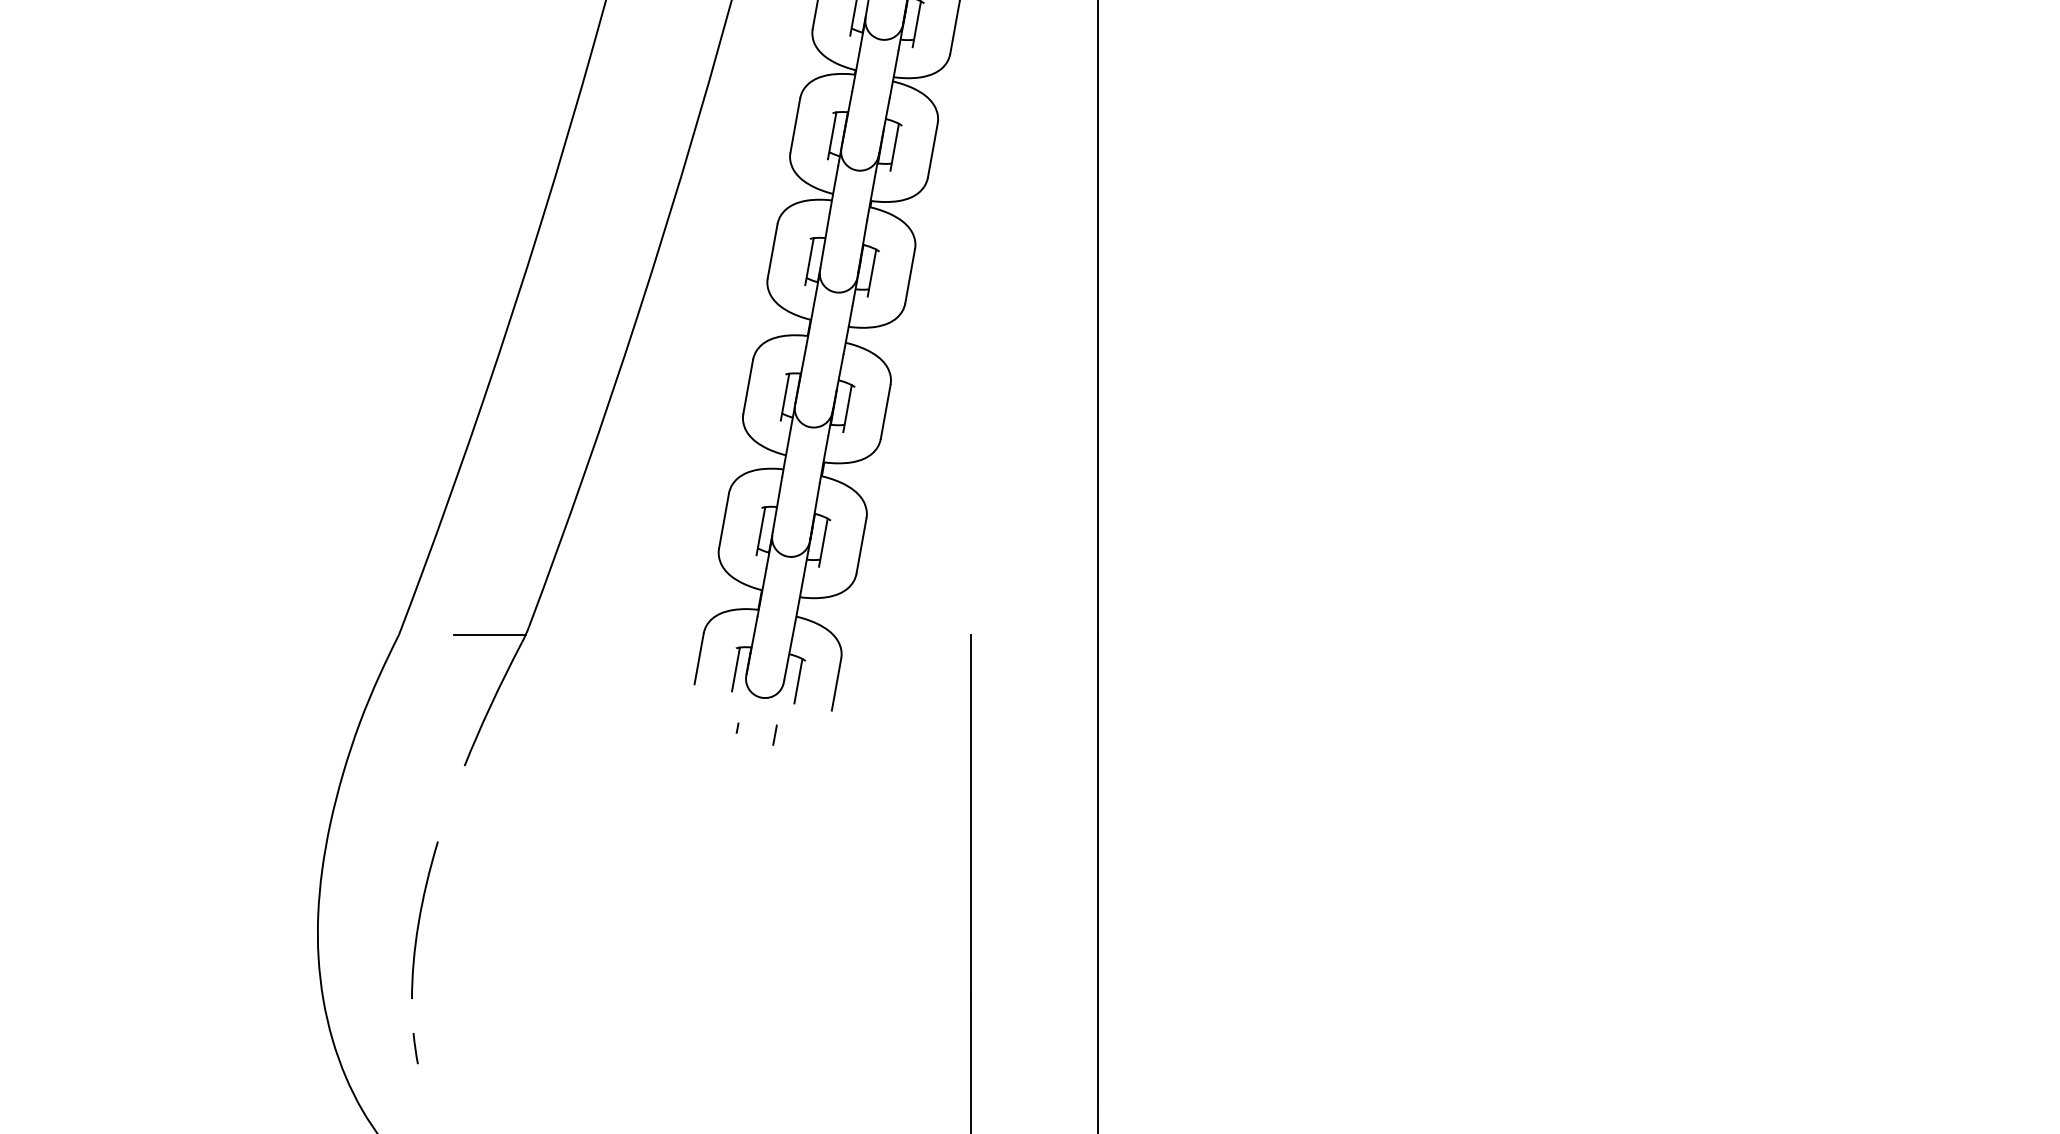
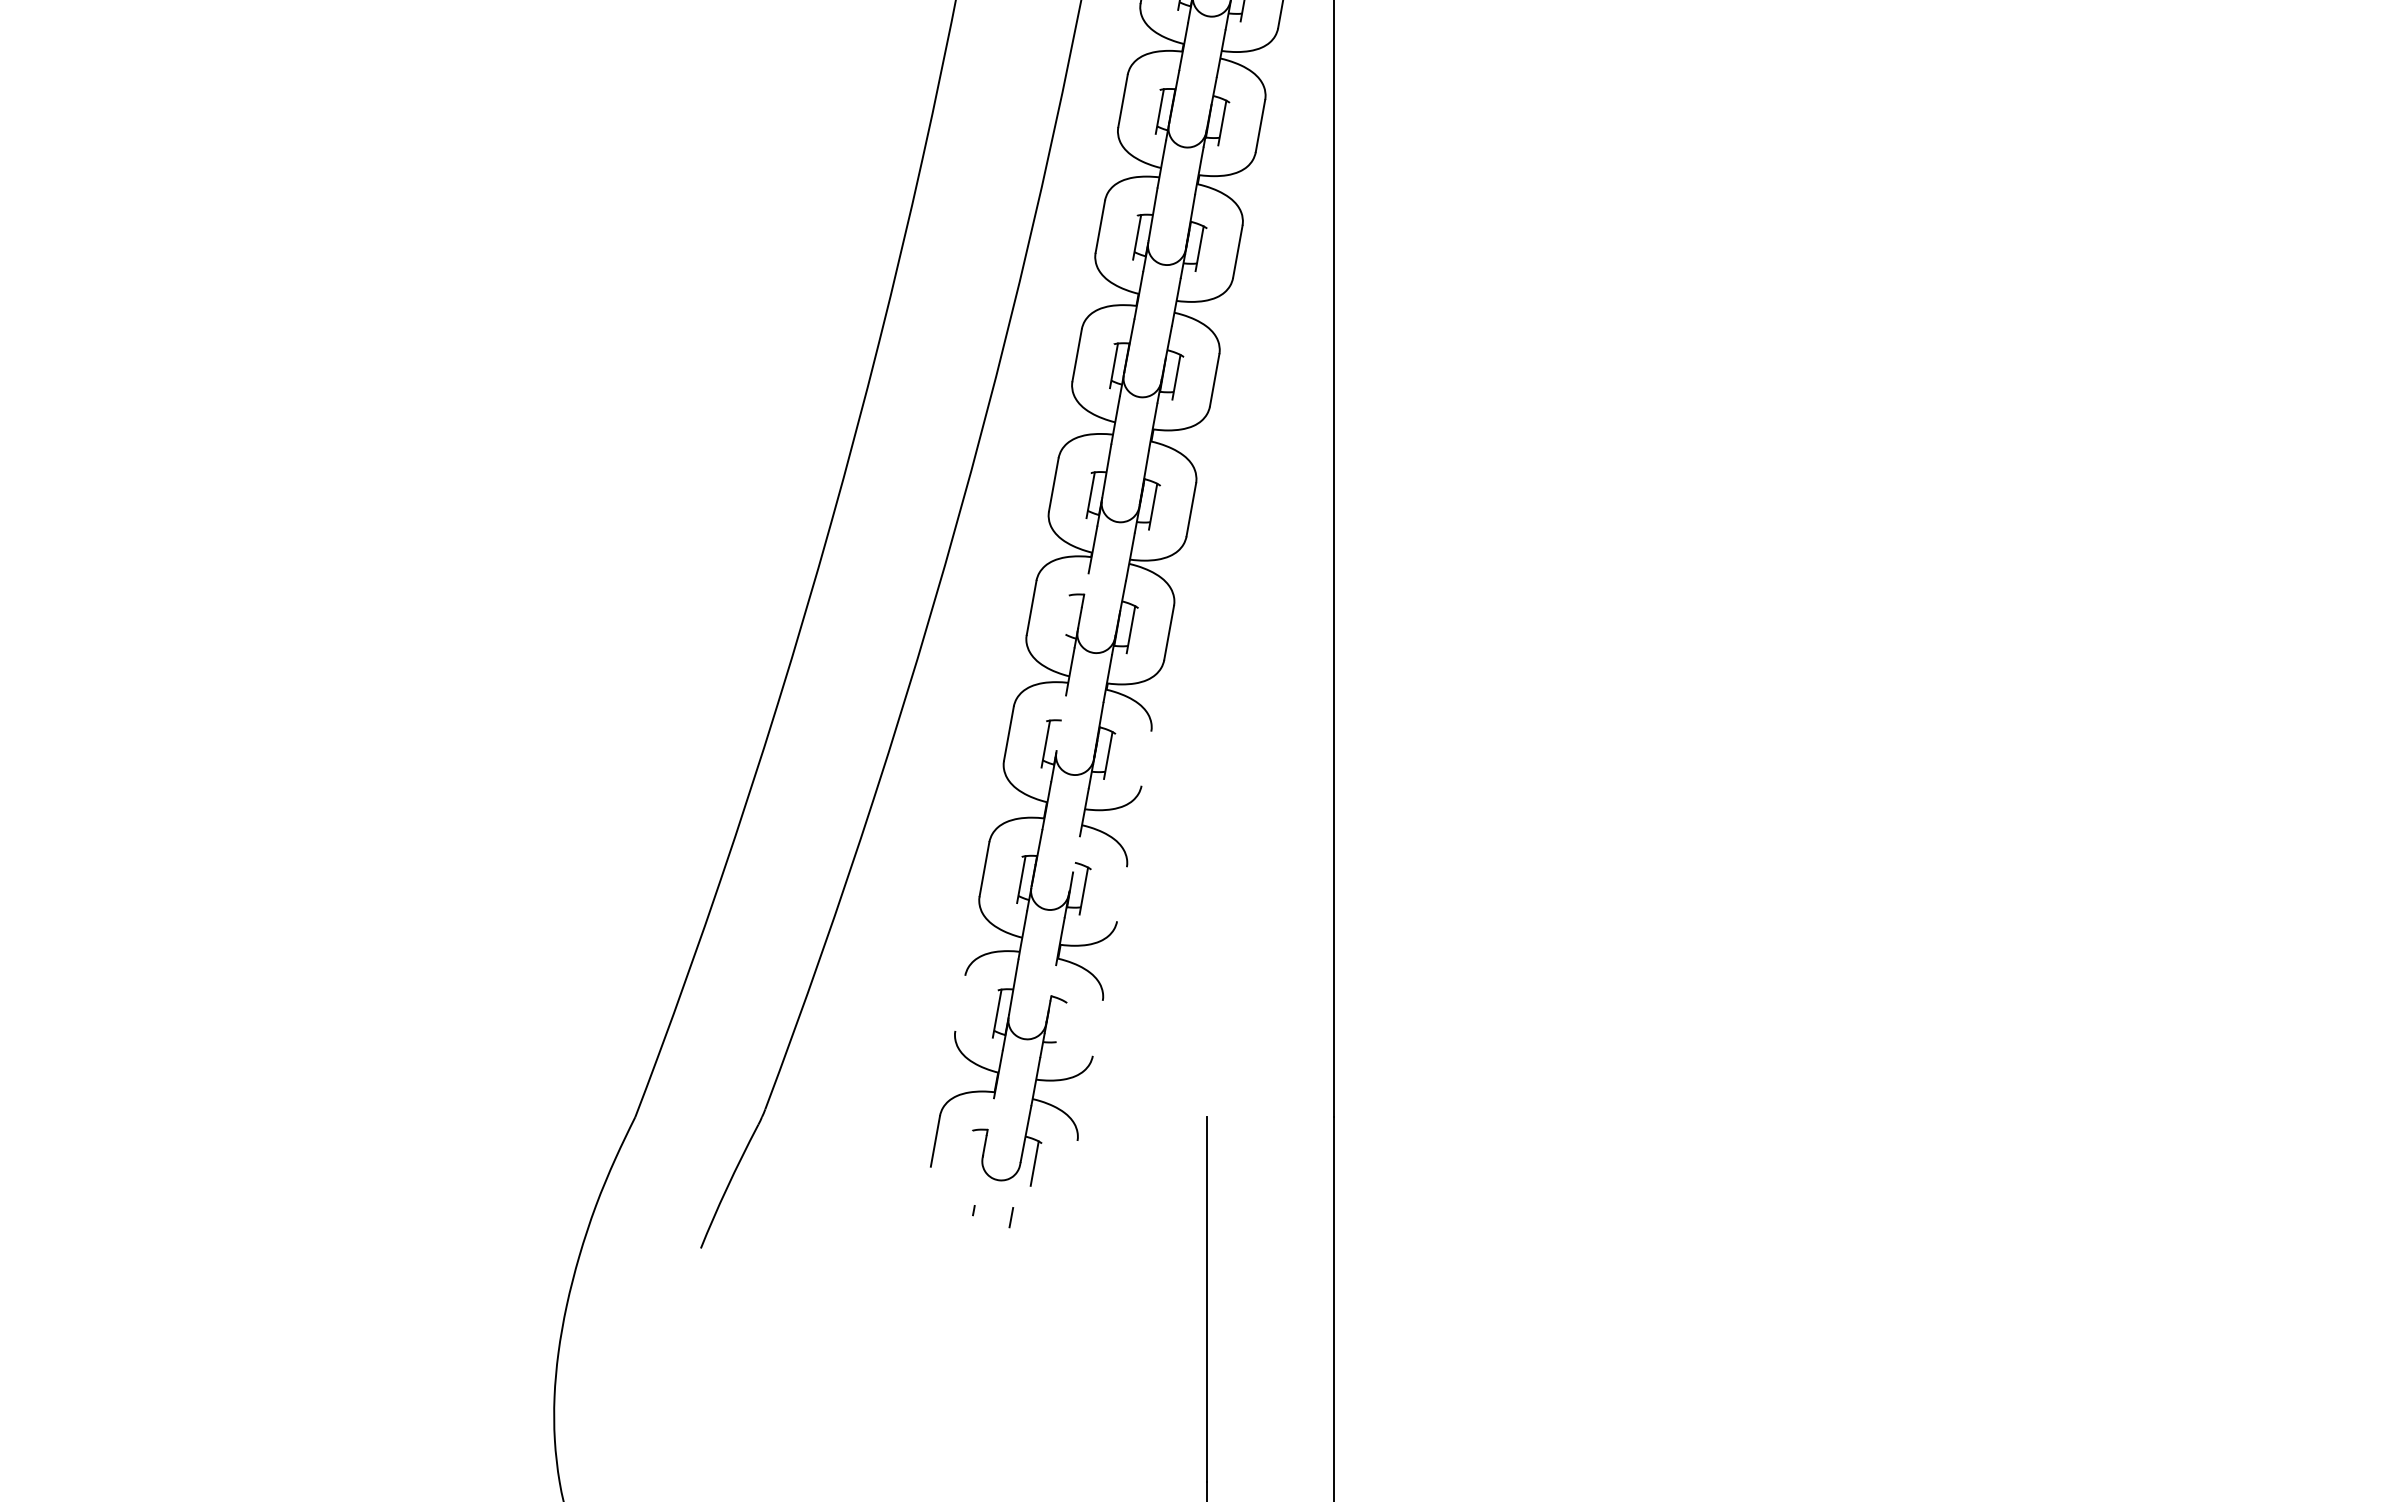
line: (847, 118) -> (1083, 600), removed
line: (832, 135) -> (1068, 617), removed
line: (824, 241) -> (1060, 723), removed
line: (910, 276) -> (1146, 758), removed
line: (838, 382) -> (1074, 864), removed
line: (885, 412) -> (1121, 894), removed
line: (815, 511) -> (1051, 993), removed
line: (724, 520) -> (960, 1002), removed
line: (823, 543) -> (1059, 1025), removed
line: (861, 545) -> (1097, 1027), removed
line: (490, 635) -> (726, 1117), removed
line: (752, 644) -> (988, 1126), removed
line: (736, 669) -> (972, 1151), removed
line: (836, 685) -> (1072, 1167), removed
curve: (420, 920) -> (656, 1402), removed

